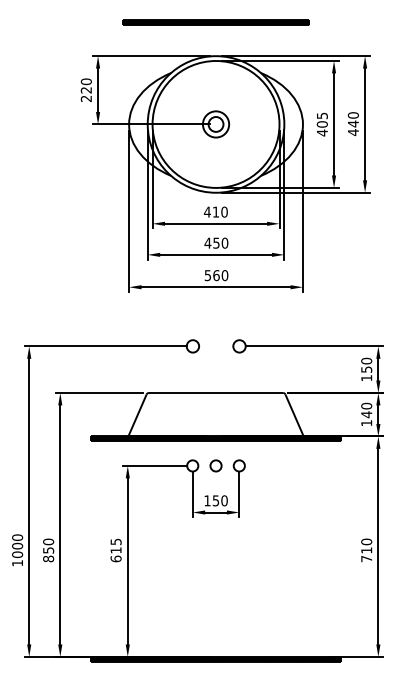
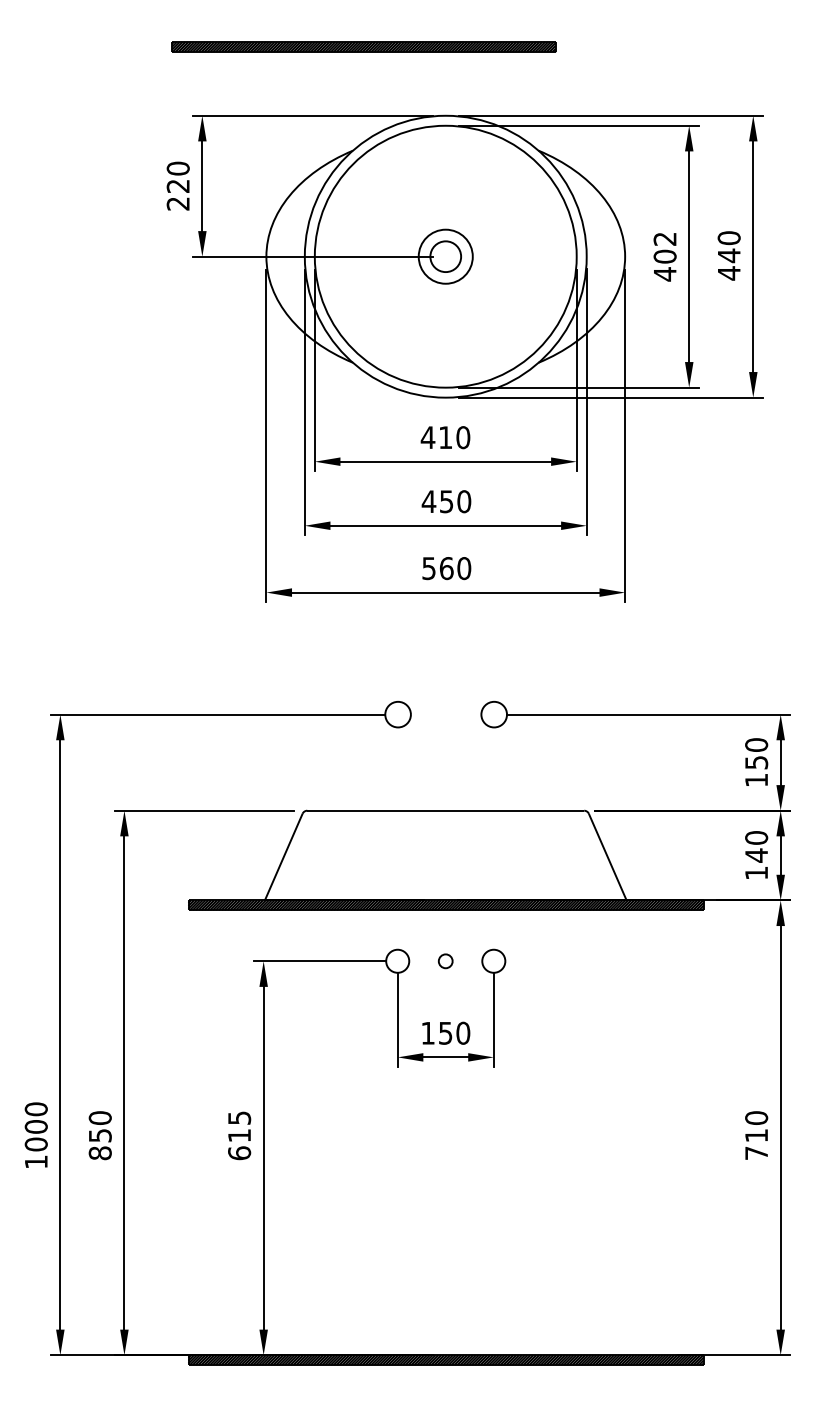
part: (215, 22) -> (362, 46), moved
text: (321, 115) -> (663, 238), 405 -> 402
circle: (215, 465) -> (444, 960), size x0.6

